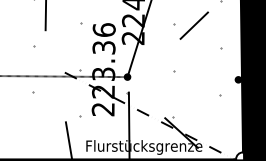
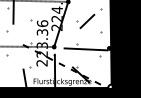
line: (190, 82) -> (85, 49), added

